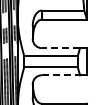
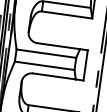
line: (60, 48) -> (58, 46), dashed -> solid
line: (61, 75) -> (55, 76), dashed -> solid

